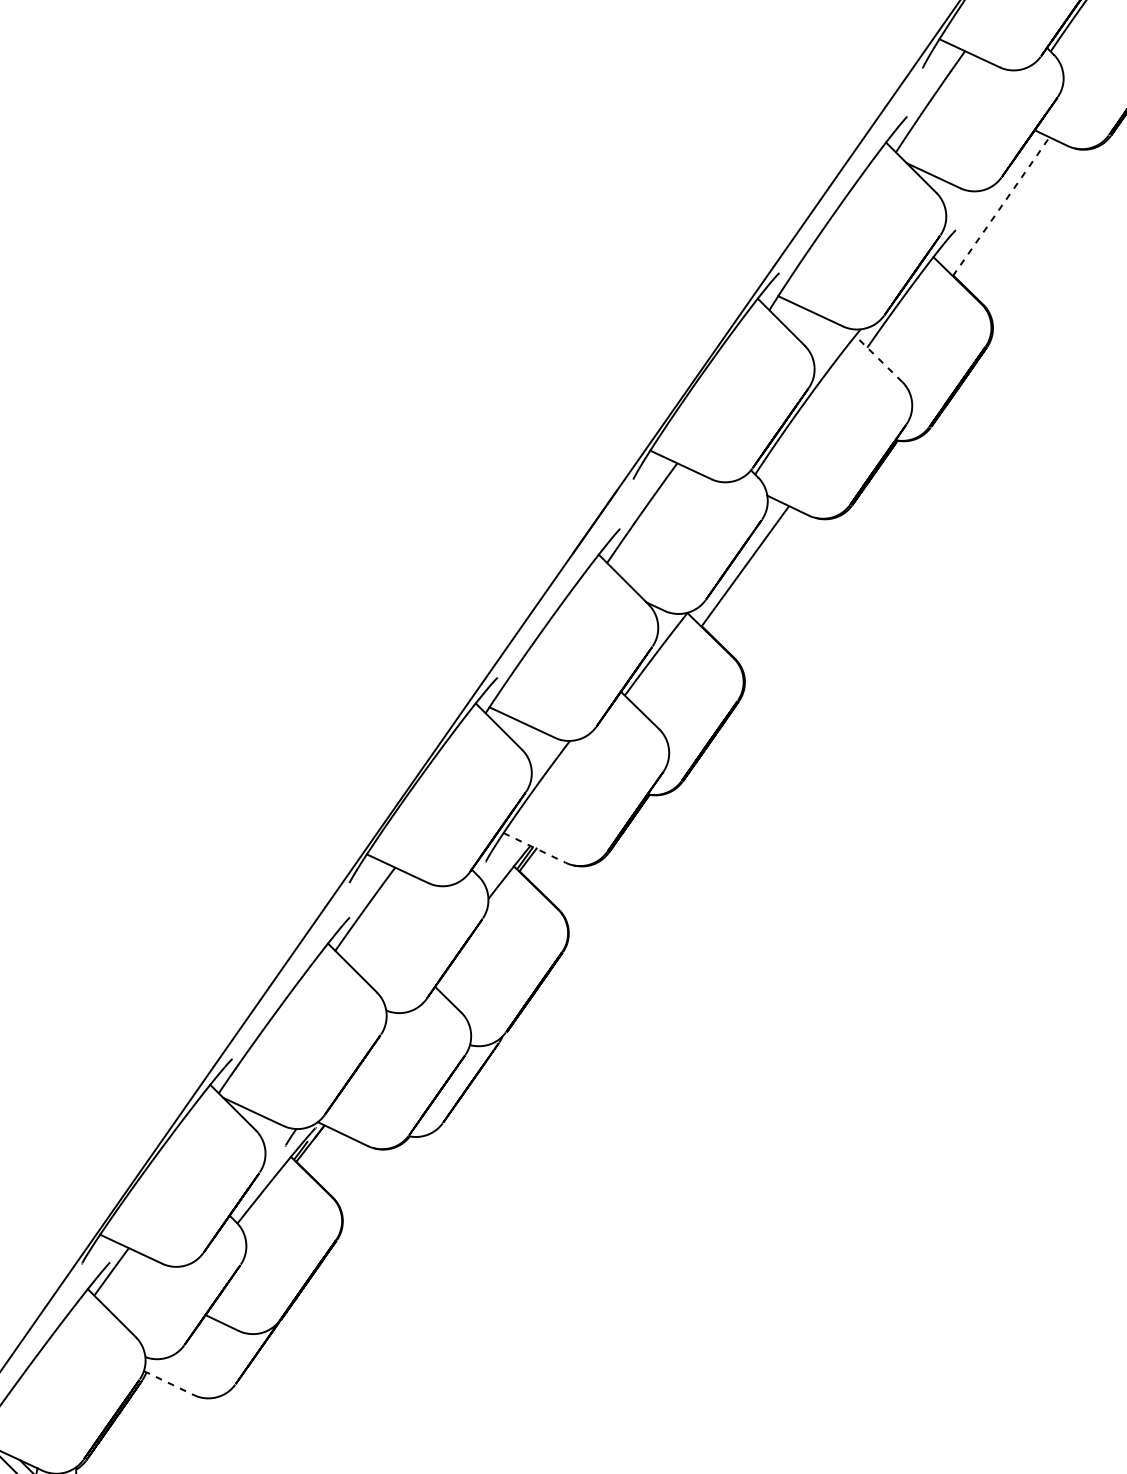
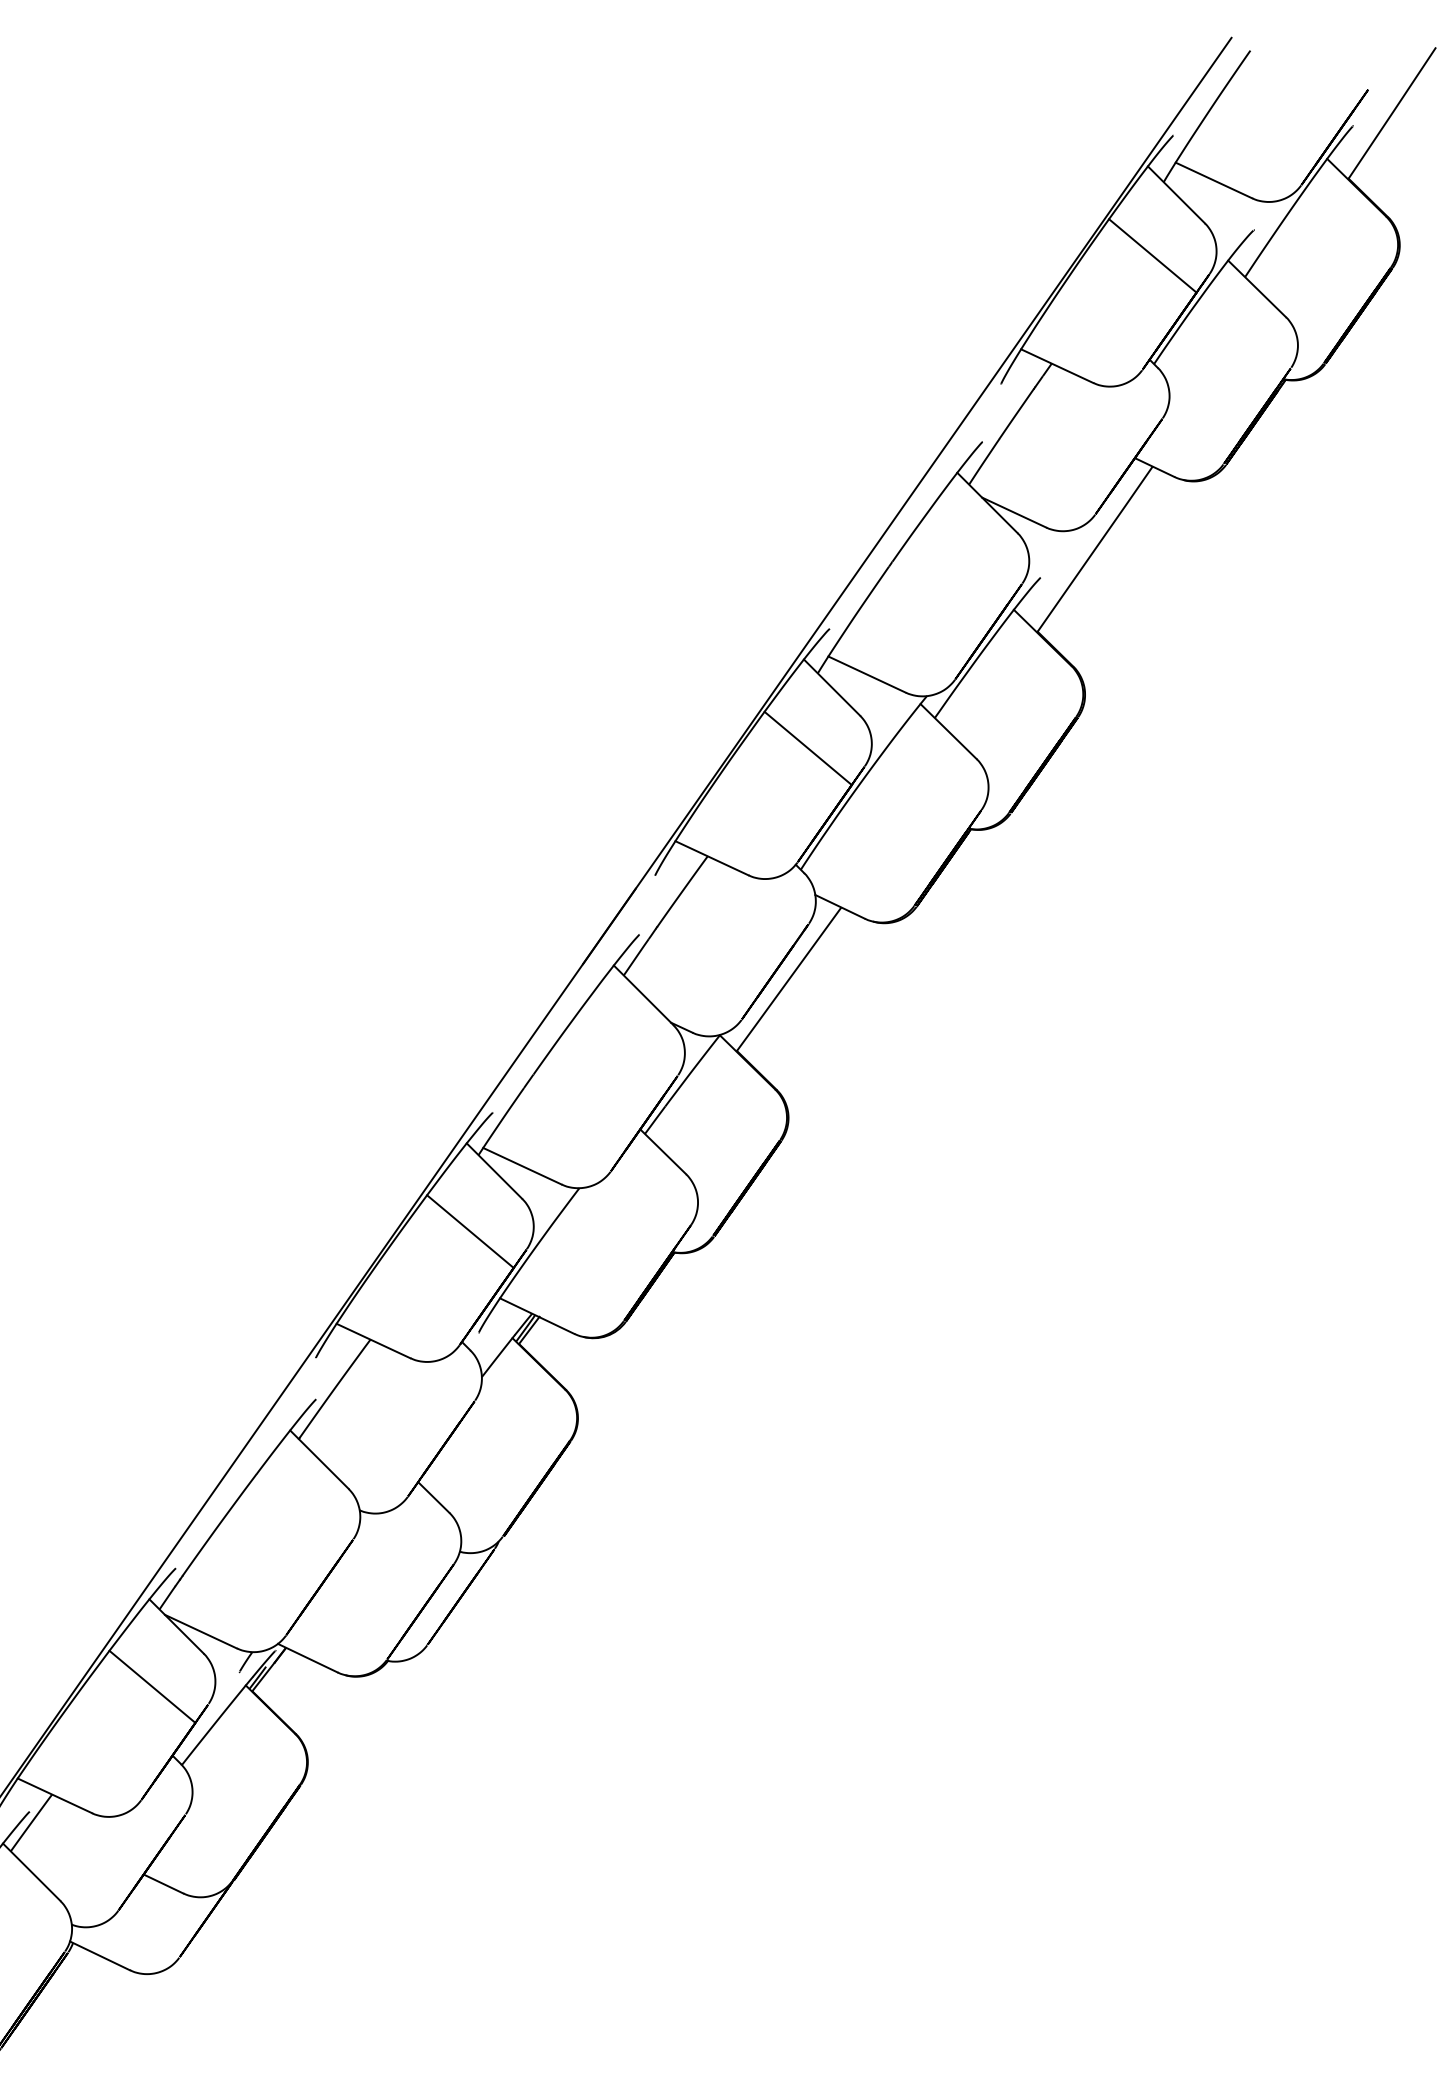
line: (1001, 206) -> (1095, 549), dashed -> solid
line: (878, 358) -> (948, 731), dashed -> solid
line: (760, 373) -> (807, 748), added
line: (478, 777) -> (470, 1231), added
line: (534, 848) -> (537, 1316), dashed -> solid
line: (212, 1157) -> (152, 1686), added
line: (169, 1383) -> (100, 1956), dashed -> solid

